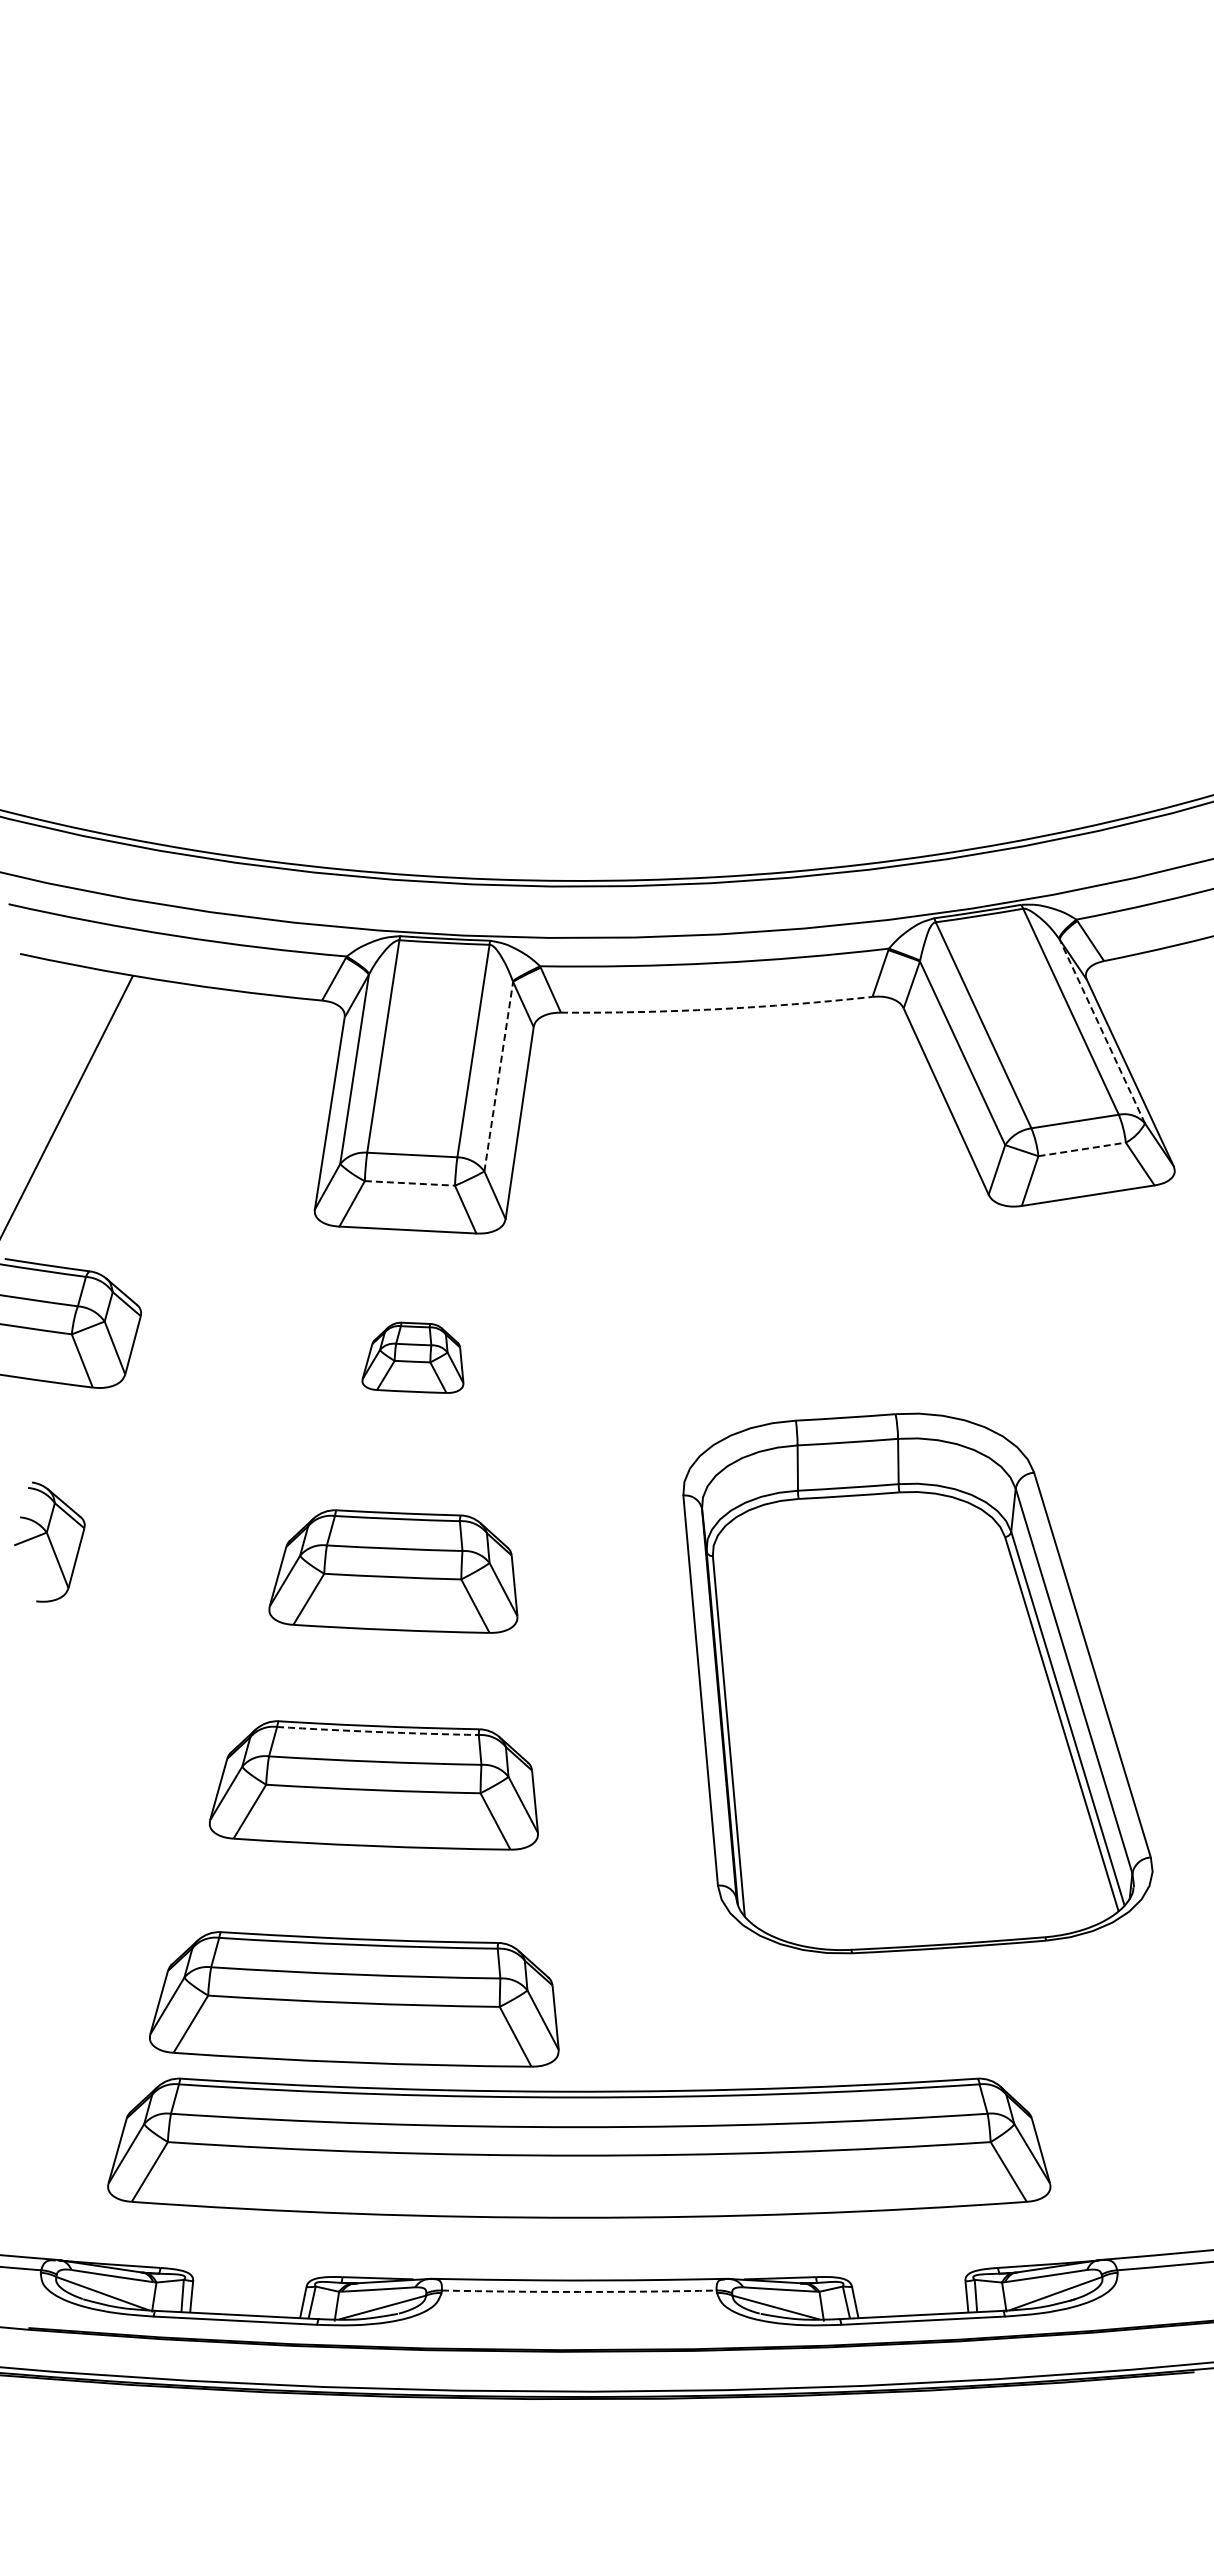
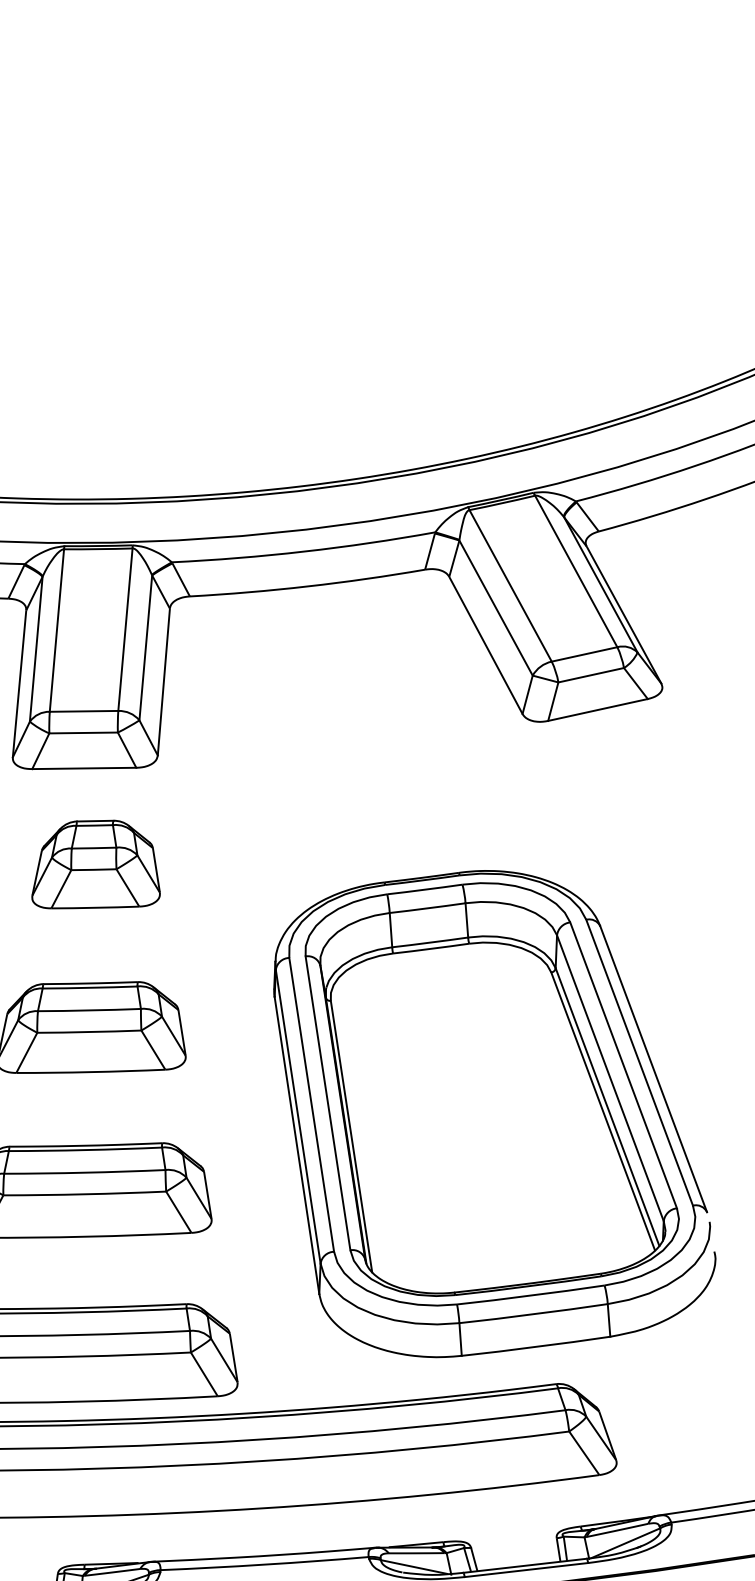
arc: (716, 1009) -> (307, 586), dashed -> solid
line: (1102, 1031) -> (600, 584), dashed -> solid
line: (498, 1076) -> (145, 647), dashed -> solid
line: (1082, 1149) -> (591, 675), dashed -> solid
line: (410, 1183) -> (84, 733), dashed -> solid
part: (412, 1357) -> (93, 864), size x1.67
part: (918, 1715) -> (494, 1111), added
arc: (377, 1732) -> (85, 1150), dashed -> solid
arc: (579, 2291) -> (264, 1564), dashed -> solid

